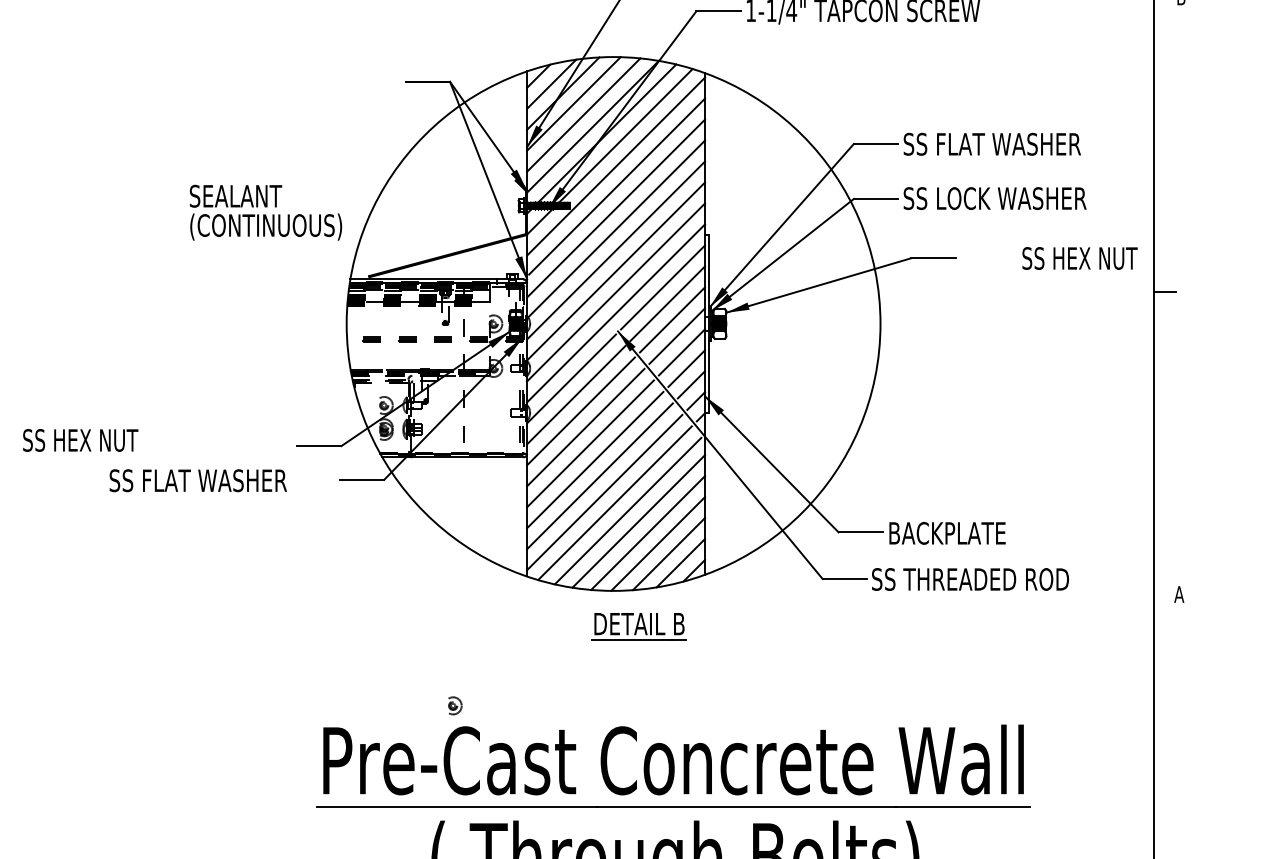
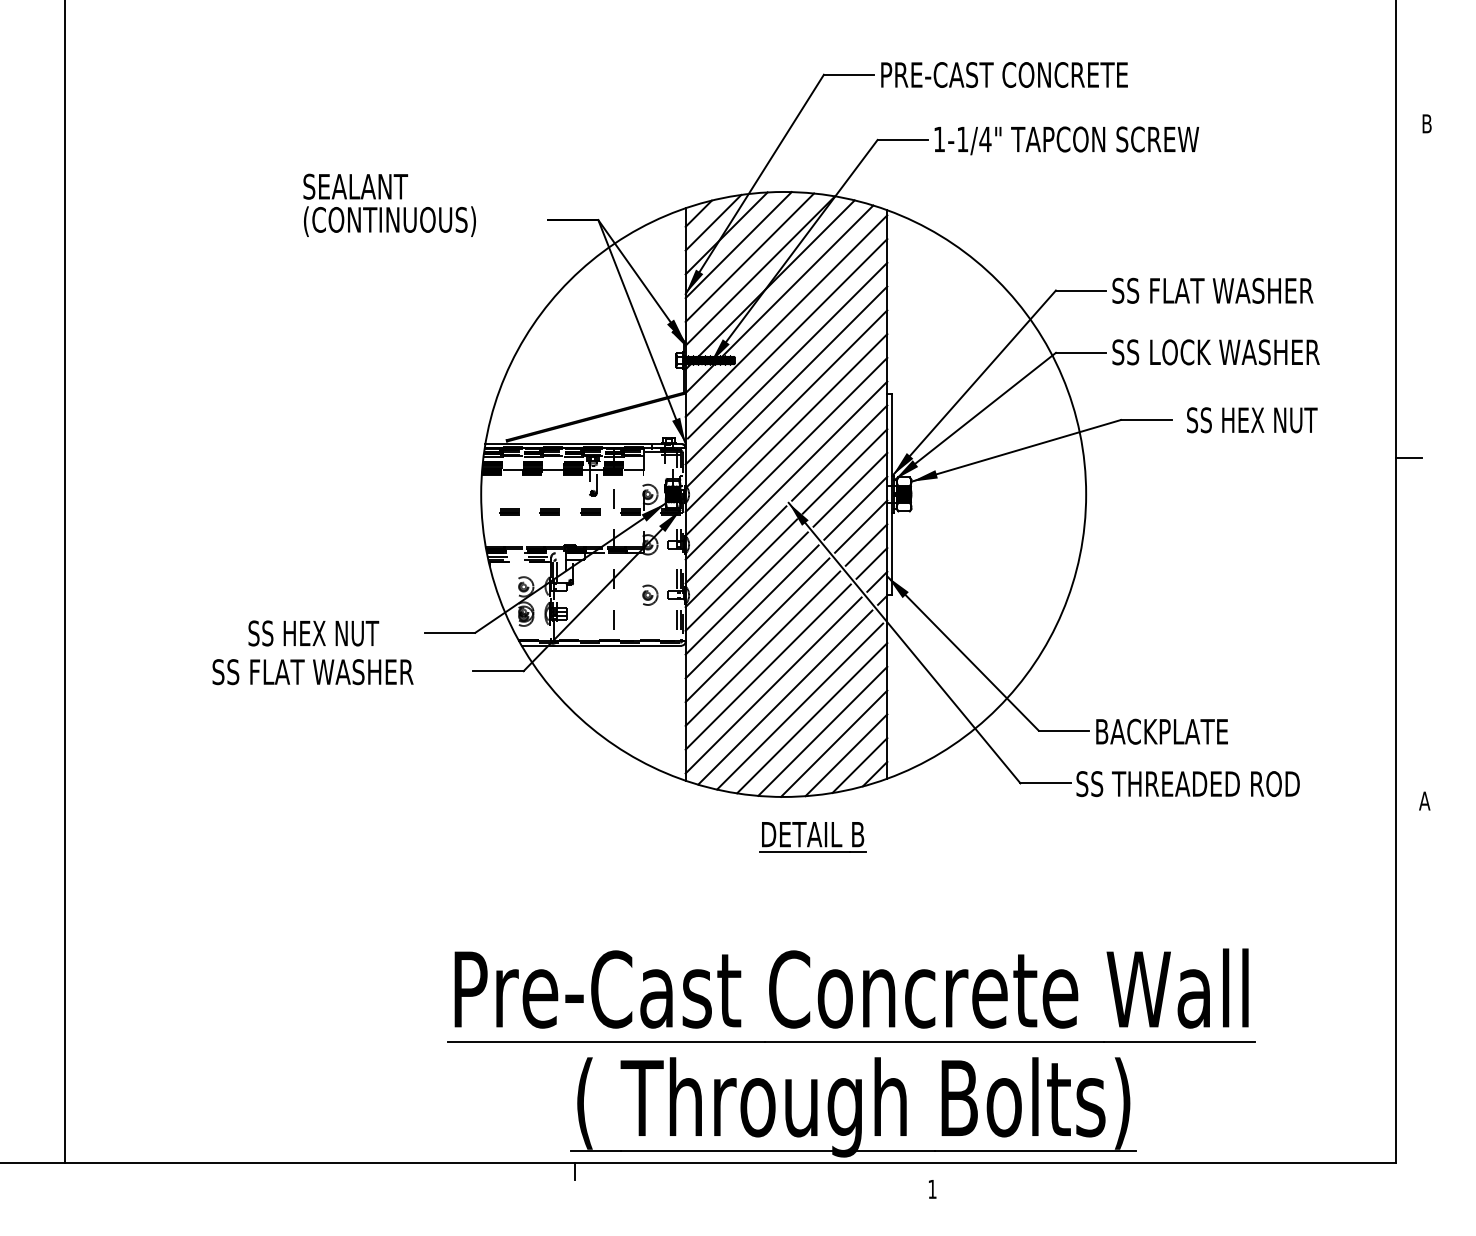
text: (265, 211) -> (389, 204), moved
text: (1080, 258) -> (1252, 420), moved
text: (80, 440) -> (313, 633), moved
part: (455, 705) -> (650, 594), moved

